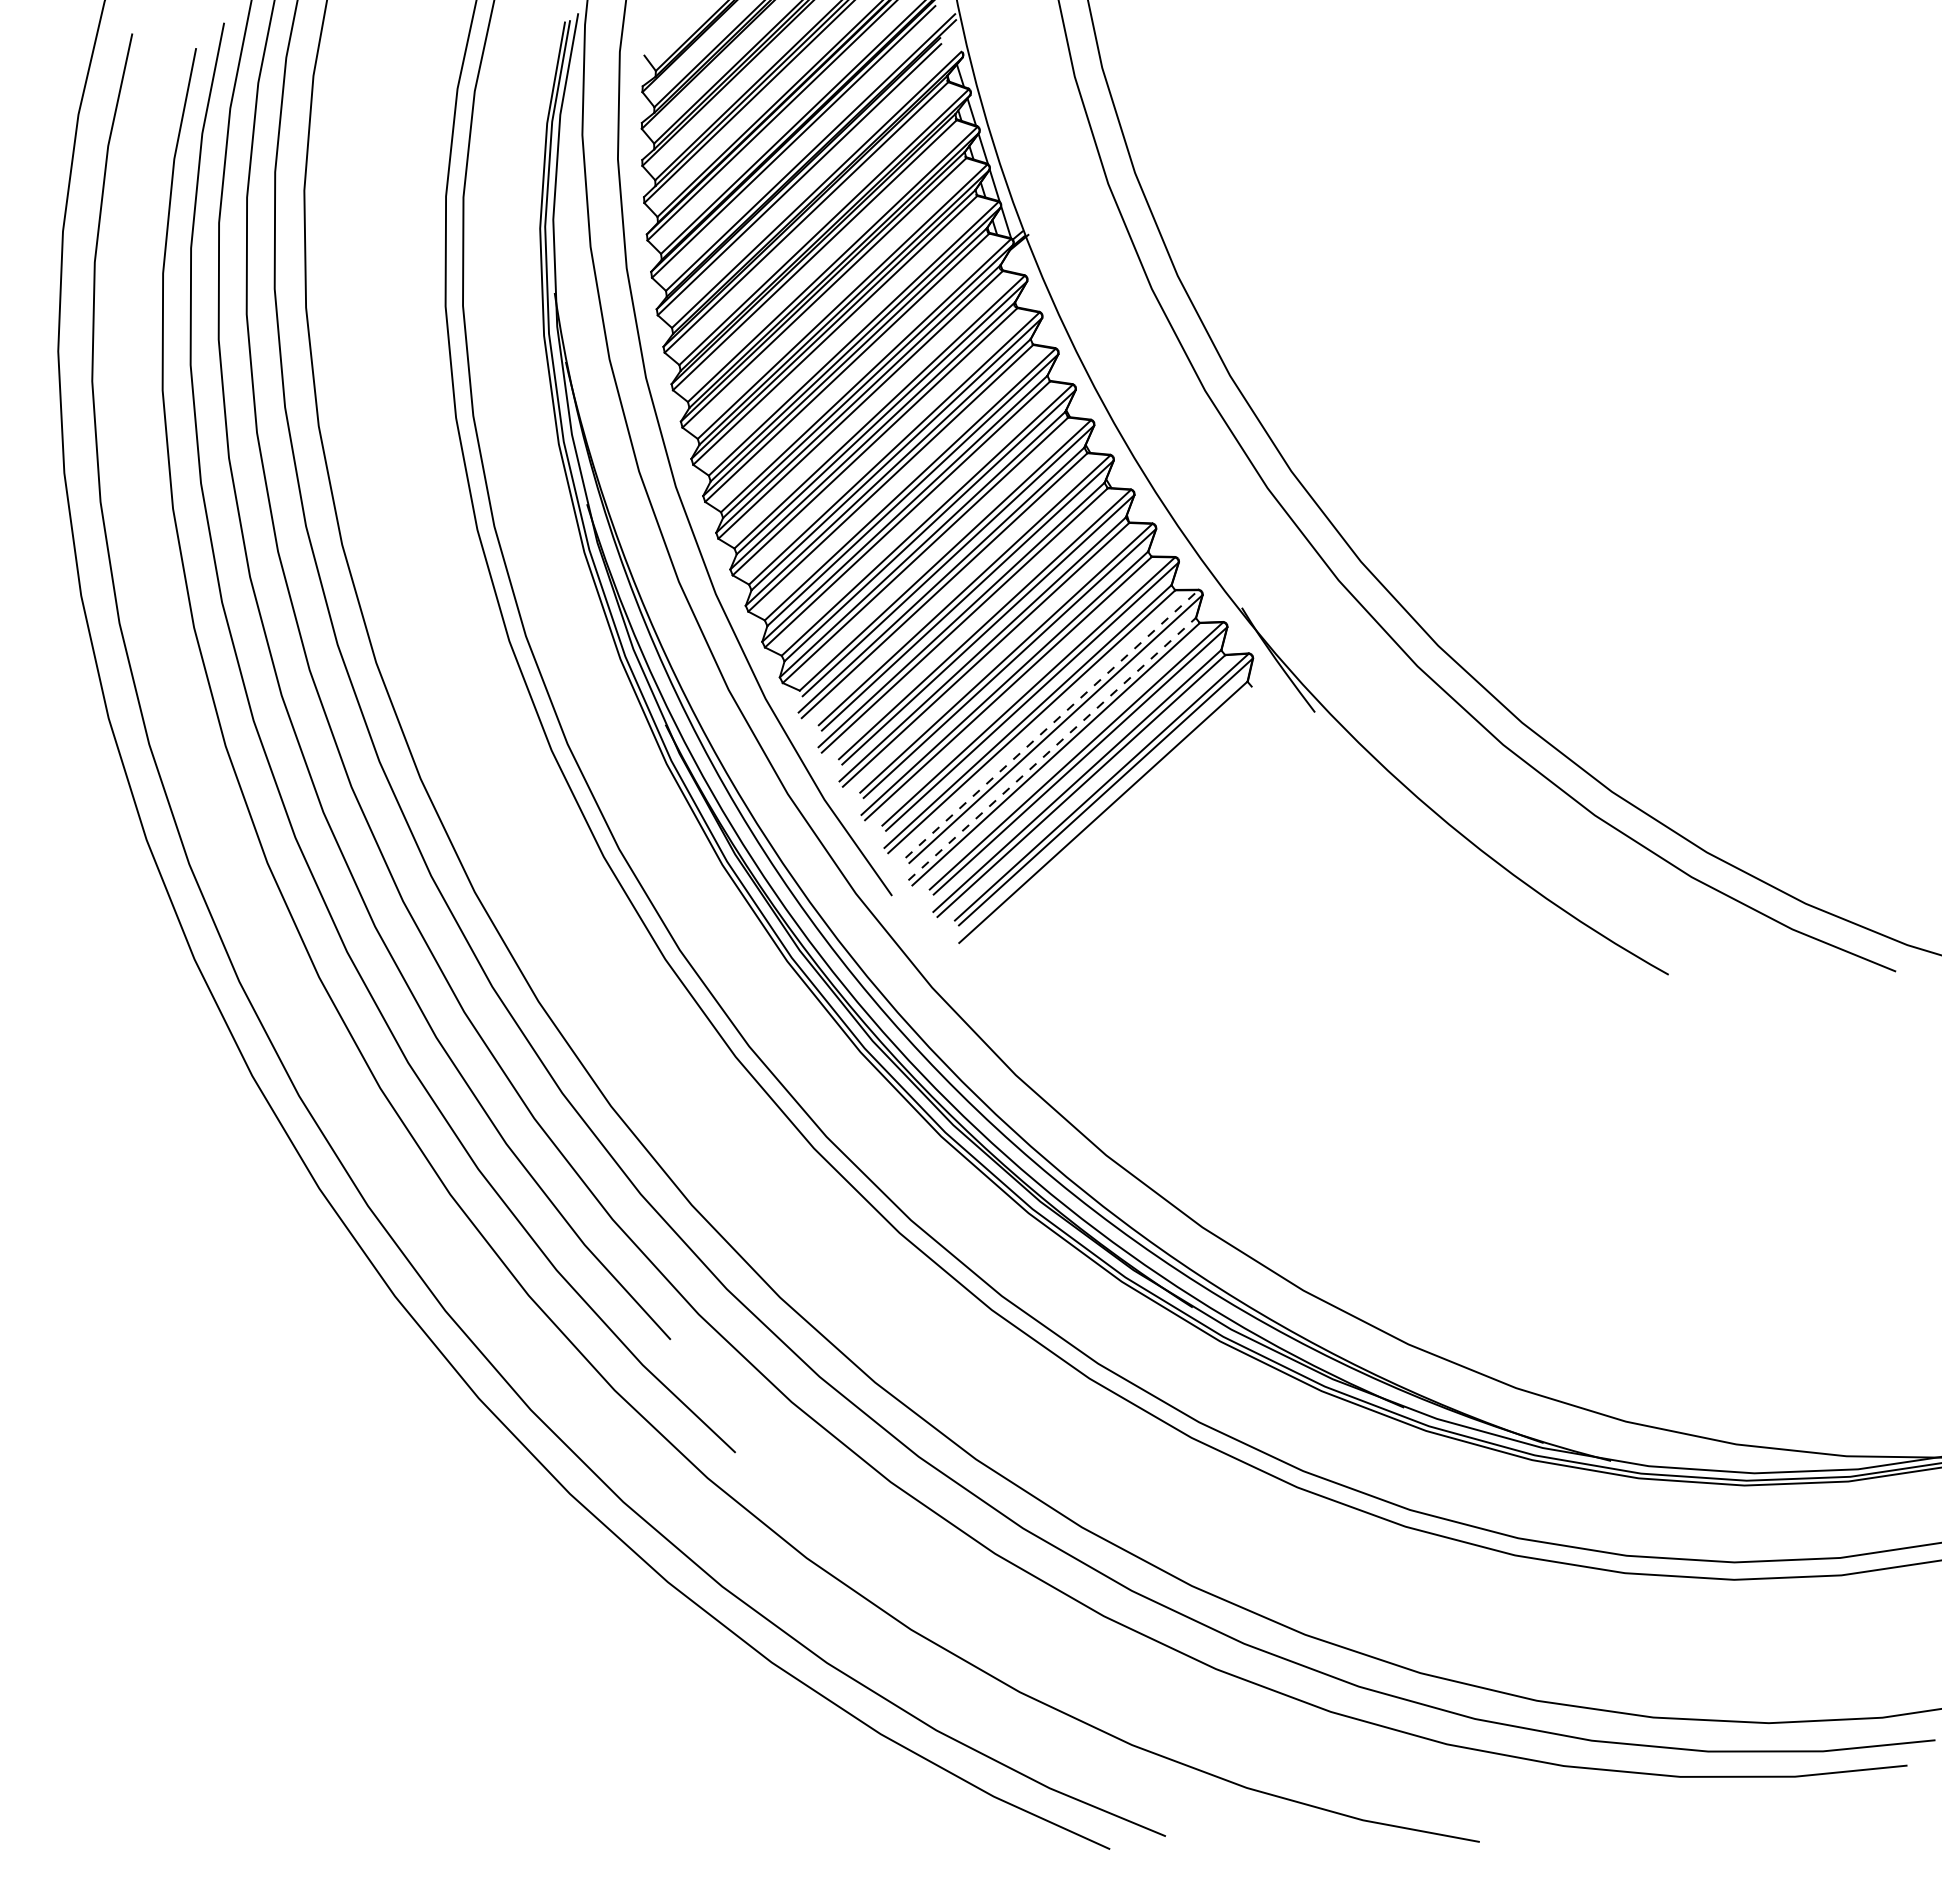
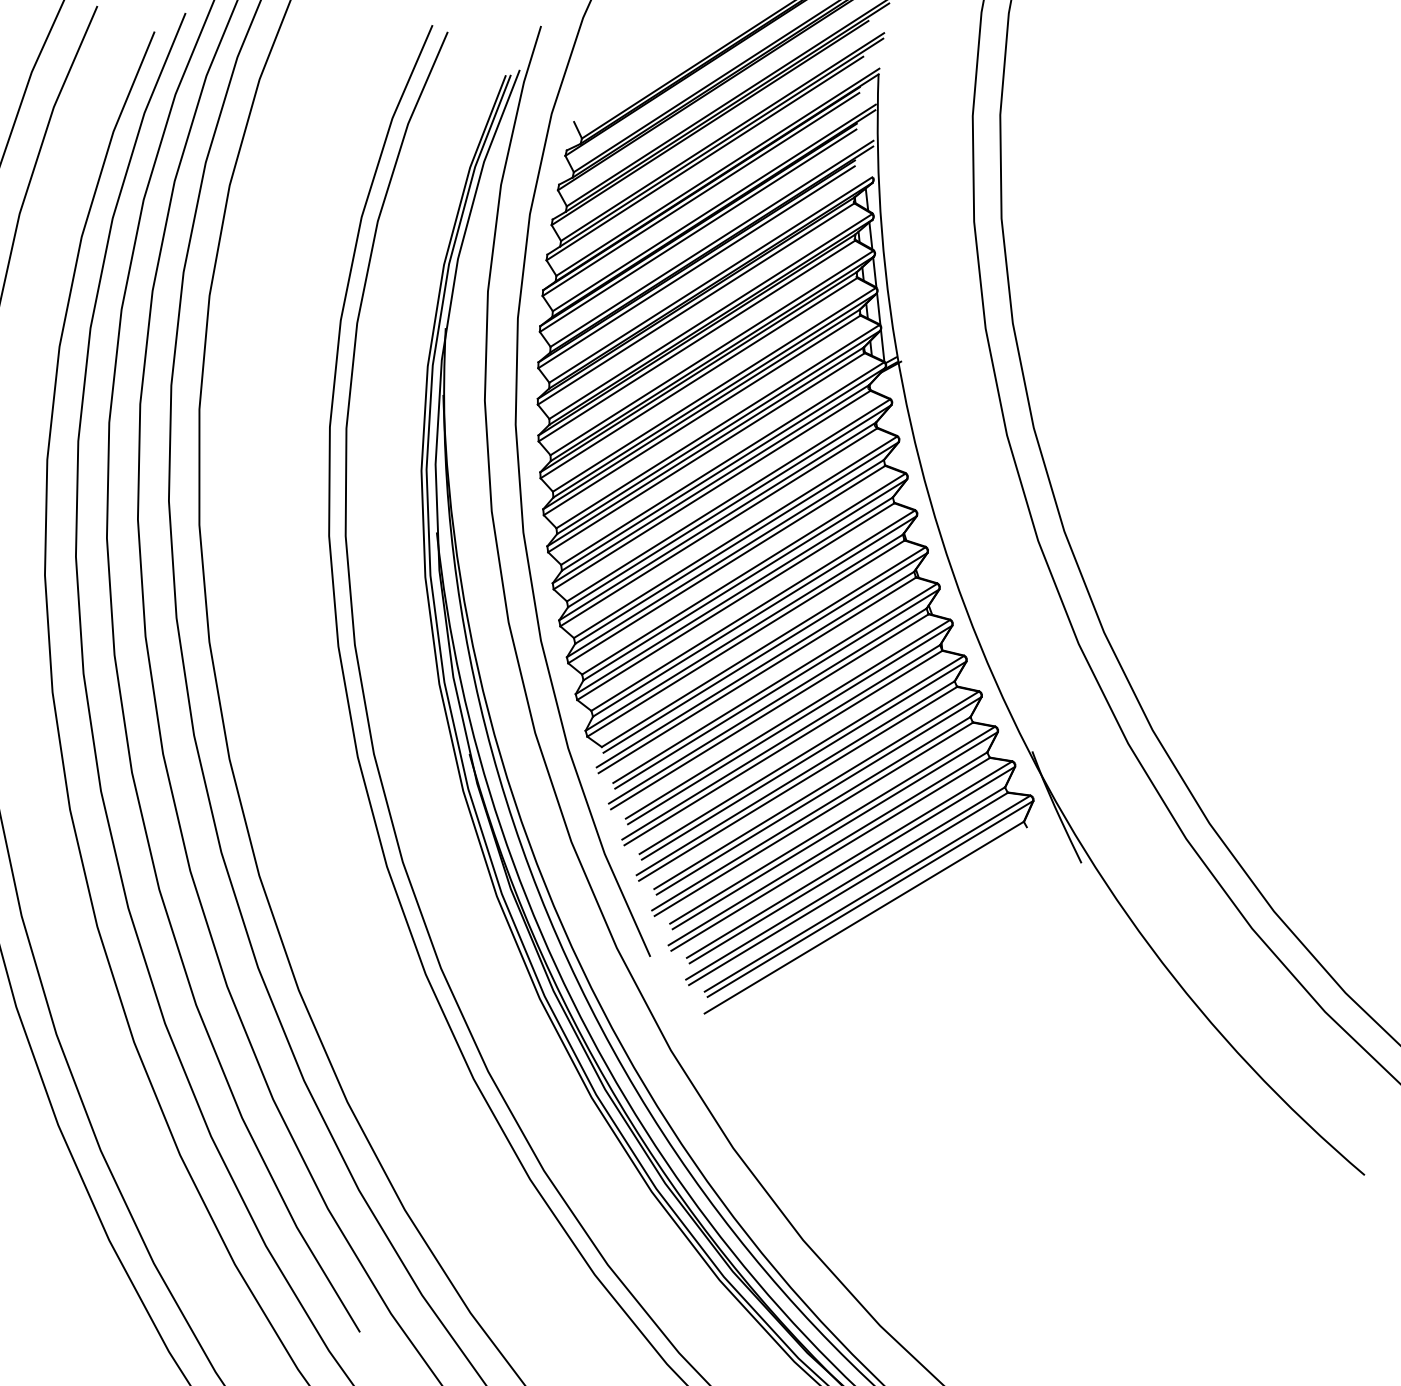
line: (1052, 723) -> (833, 824), dashed -> solid
line: (1052, 749) -> (828, 849), dashed -> solid

